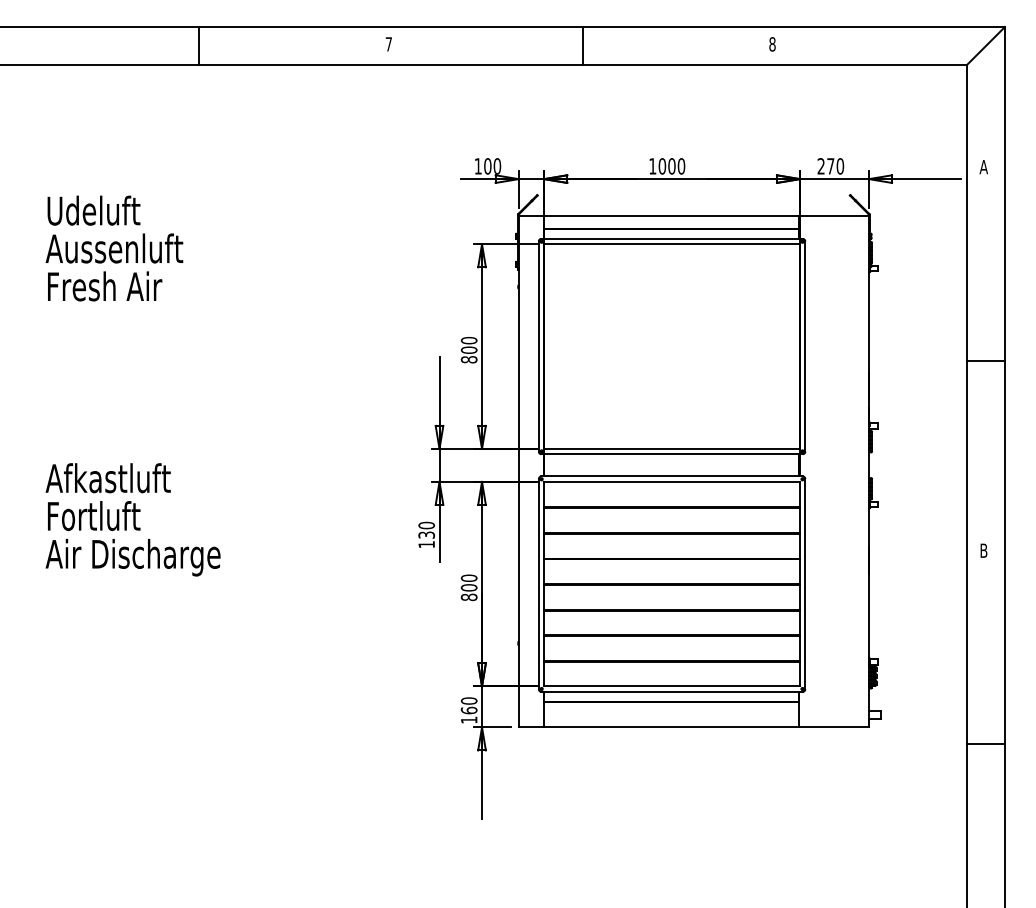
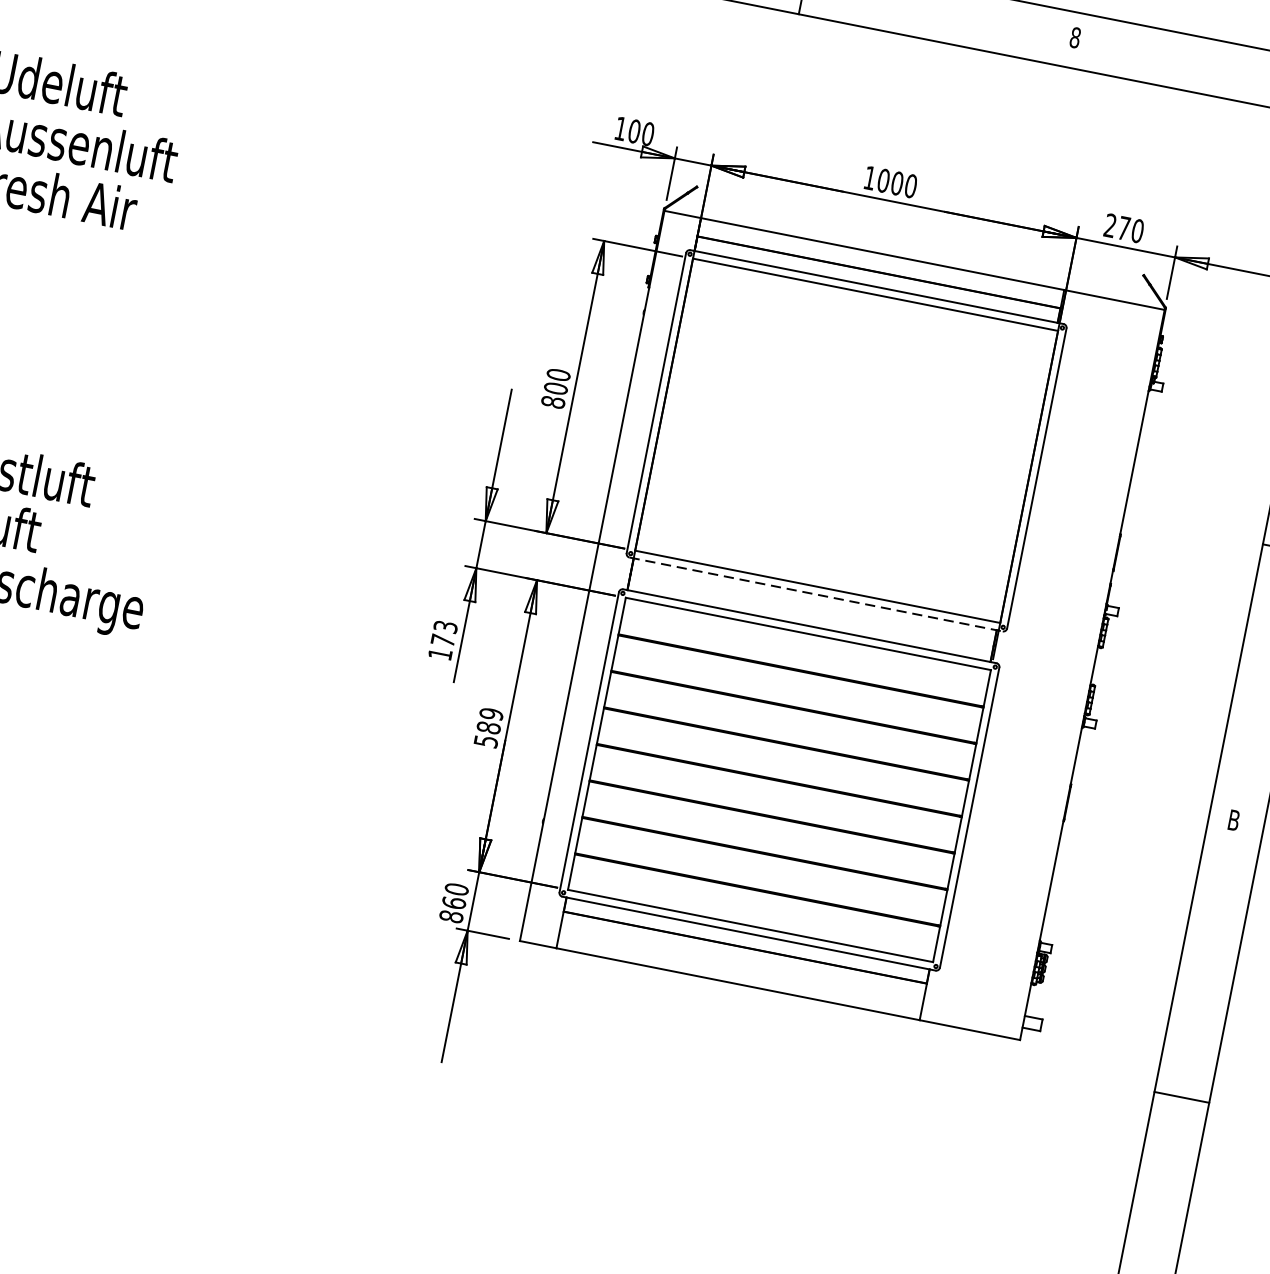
line: (672, 454) -> (816, 594), solid -> dashed
text: (426, 529) -> (444, 632), 130 -> 173
text: (468, 587) -> (487, 727), 800 -> 589
text: (468, 719) -> (450, 915), 160 -> 860

